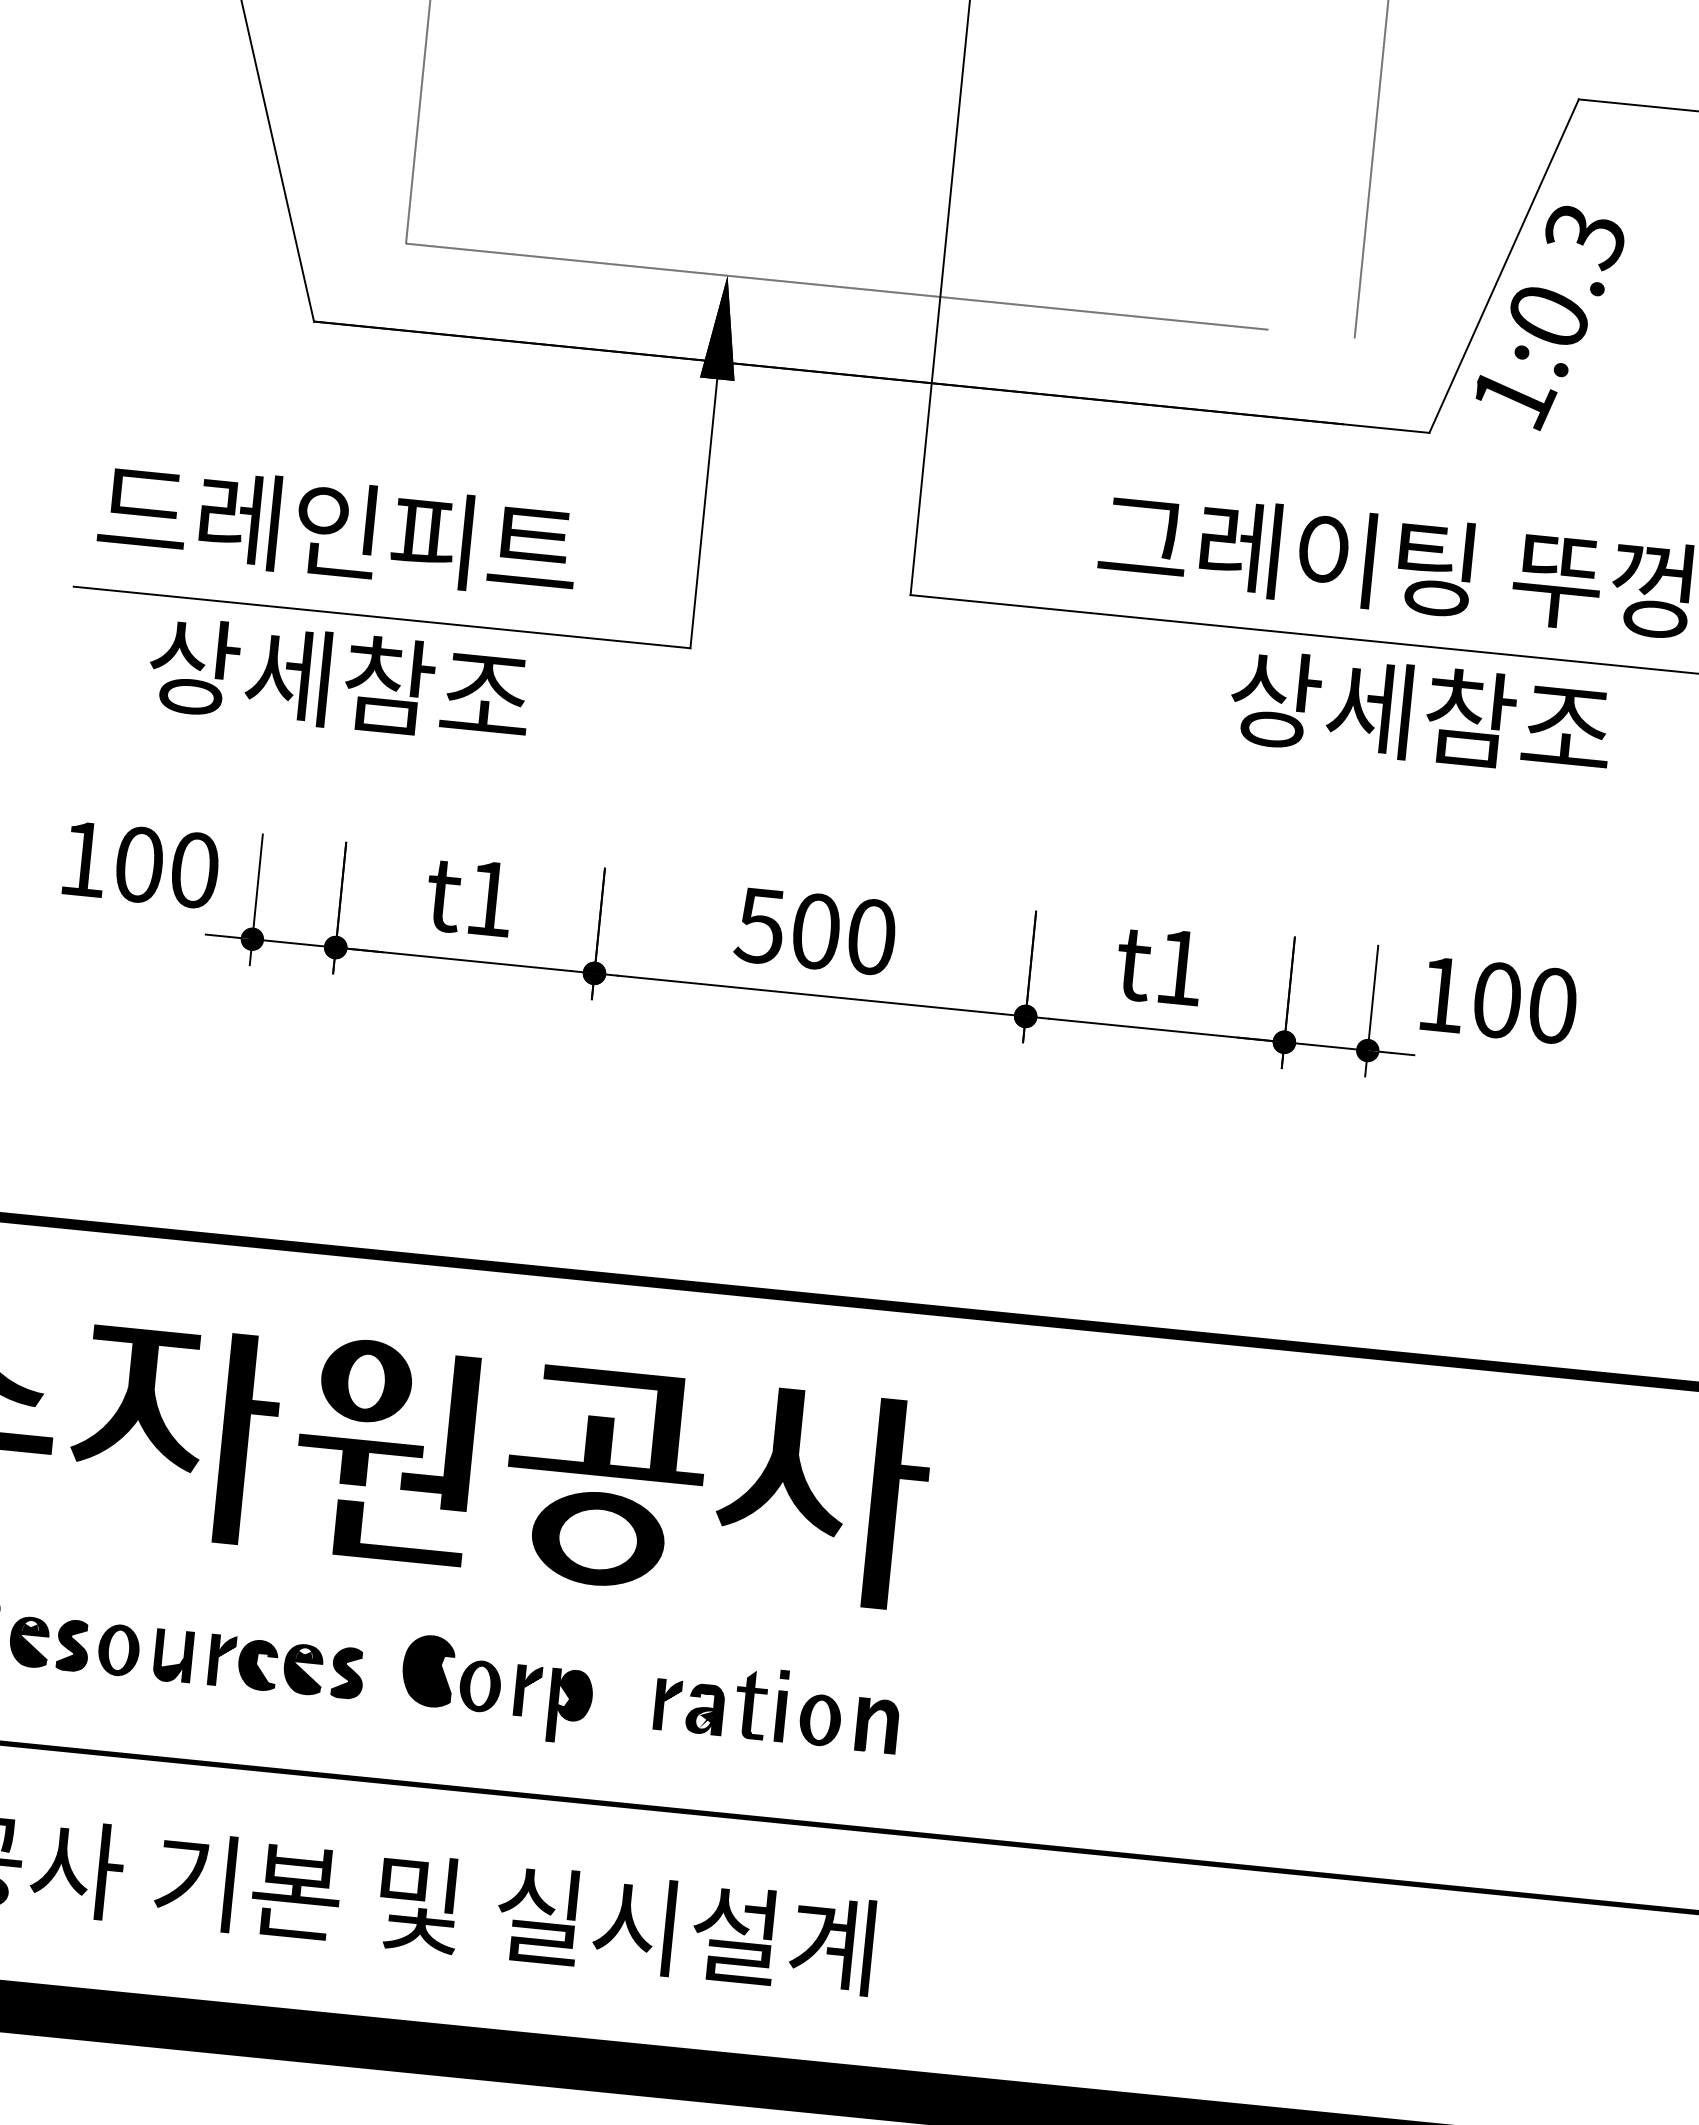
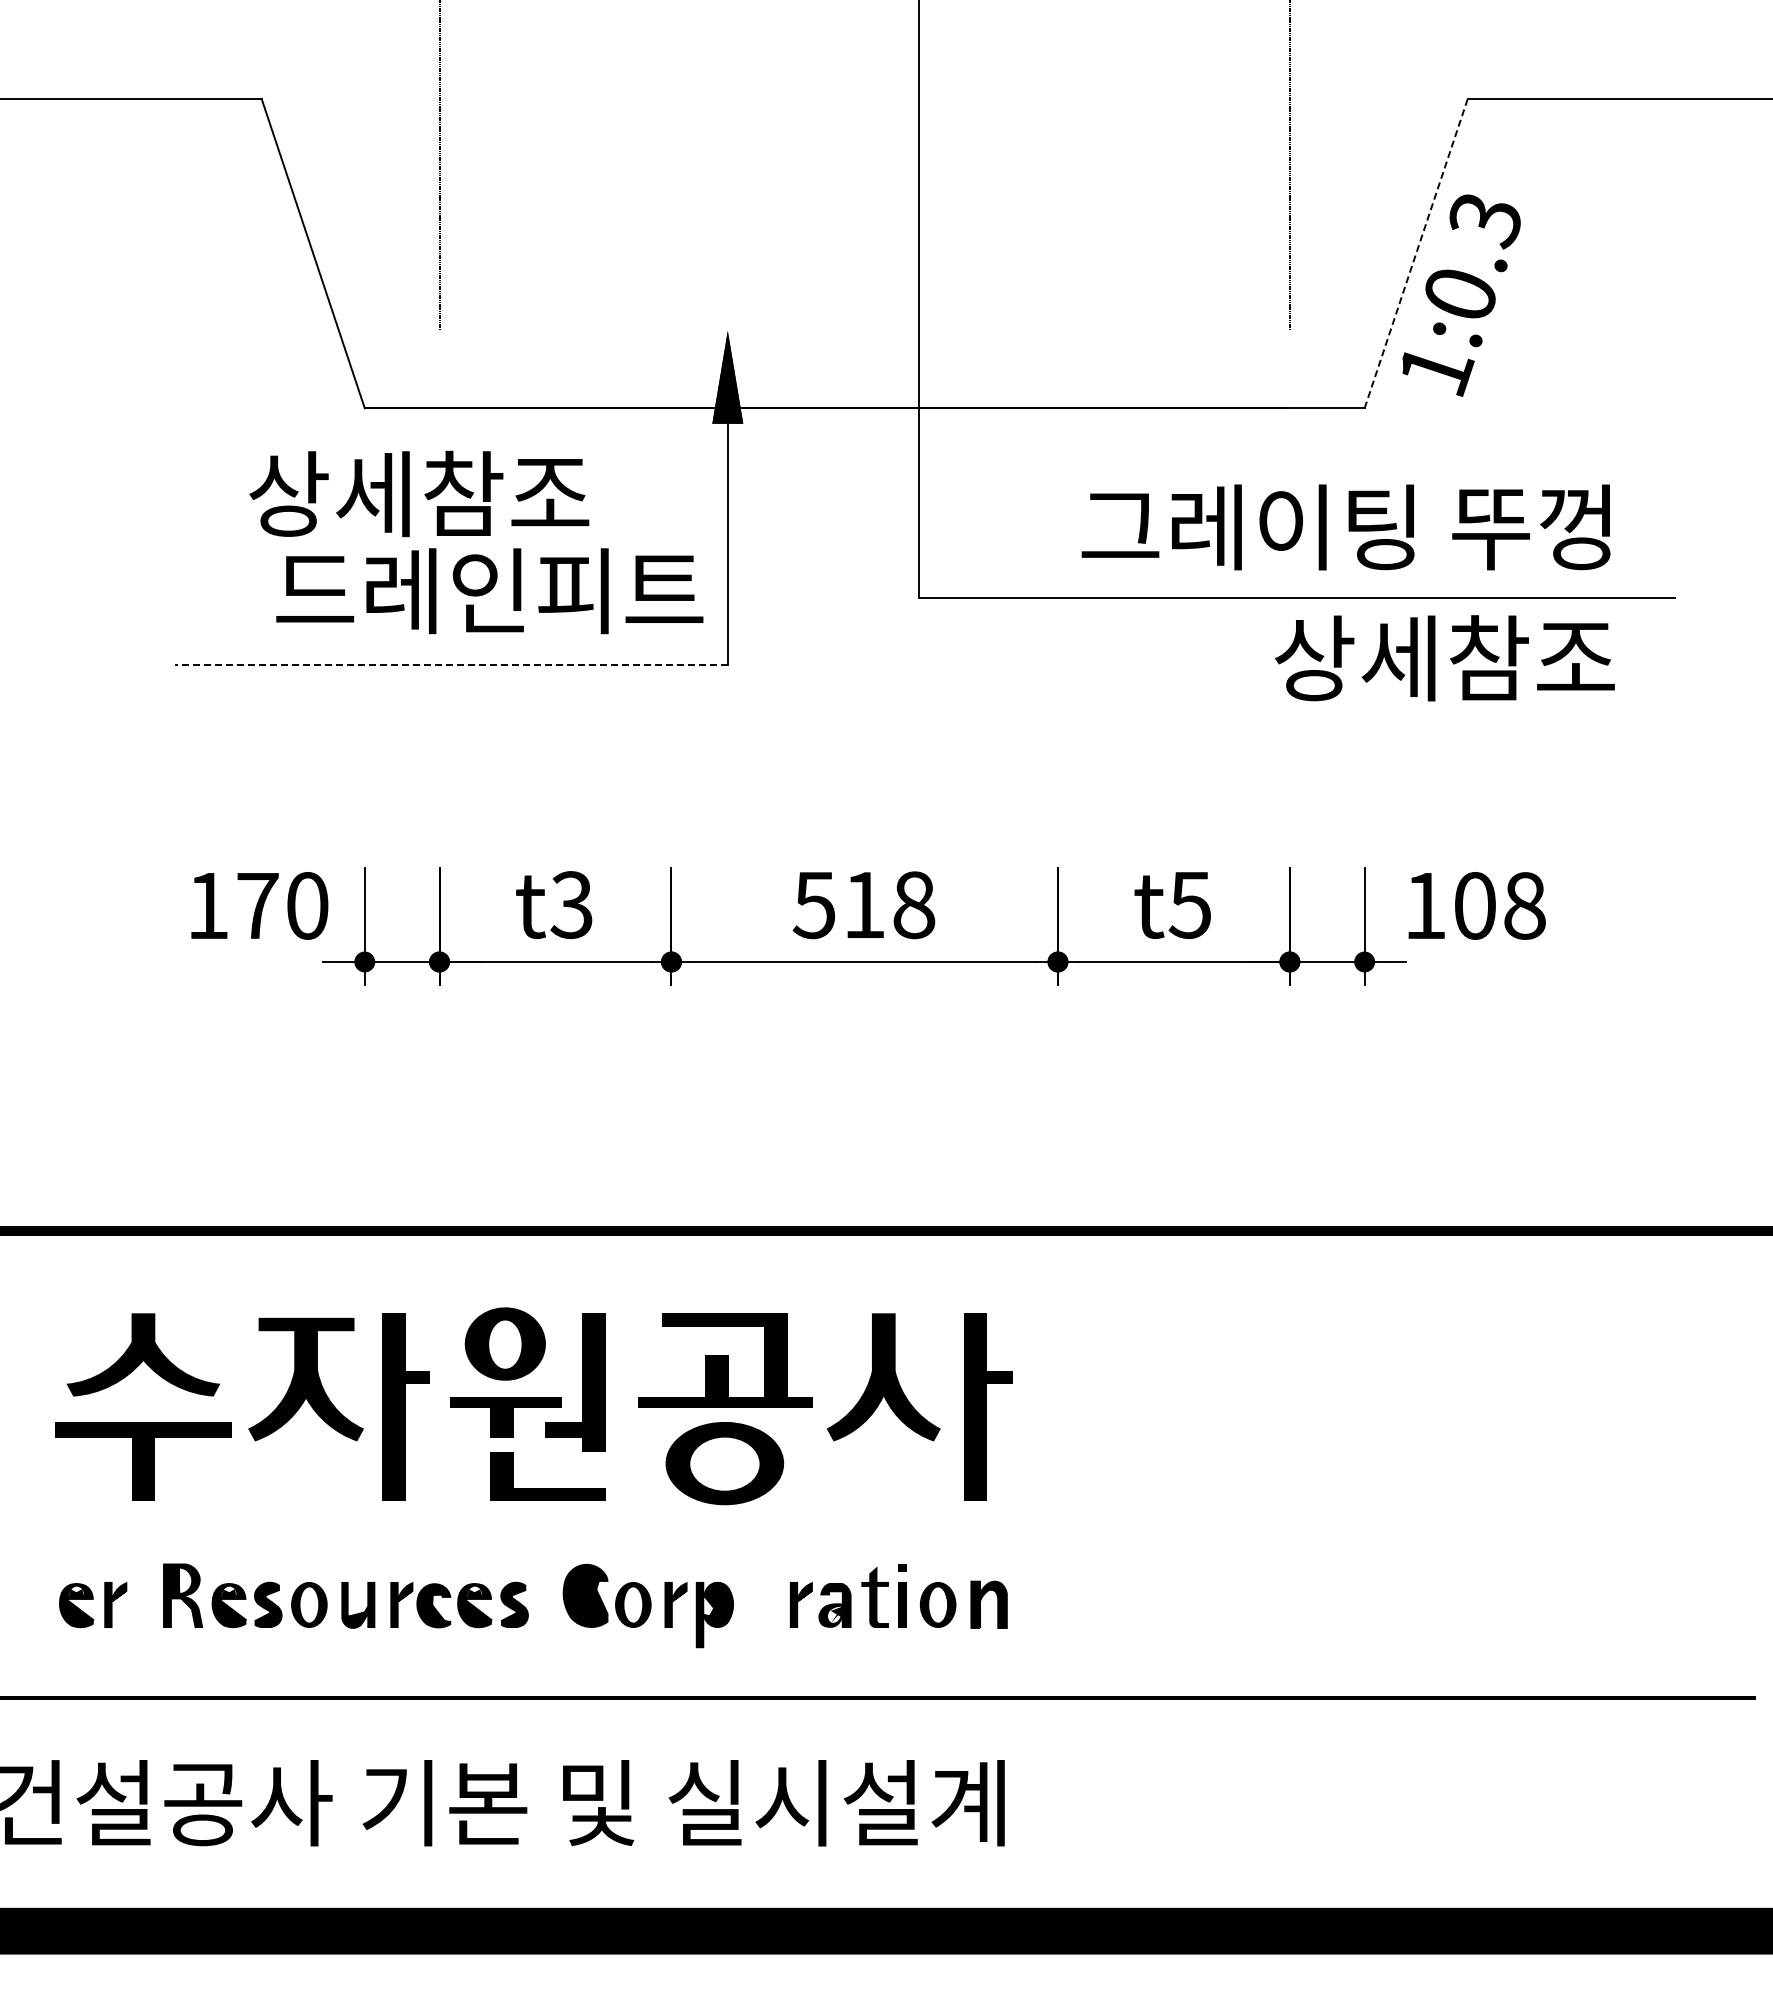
line: (1504, 265) -> (1416, 253), solid -> dashed
line: (836, 287) -> (825, 331), removed
text: (337, 530) -> (489, 591), moved
line: (381, 616) -> (450, 664), solid -> dashed
text: (339, 680) -> (419, 493), moved
text: (1420, 713) -> (1444, 658), moved
text: (138, 864) -> (257, 905), 100 -> 170
text: (489, 898) -> (571, 904), t1 -> t3
text: (844, 934) -> (889, 905), 500 -> 518
text: (1178, 968) -> (1189, 905), t1 -> t5
text: (1552, 1005) -> (1524, 905), 100 -> 108

